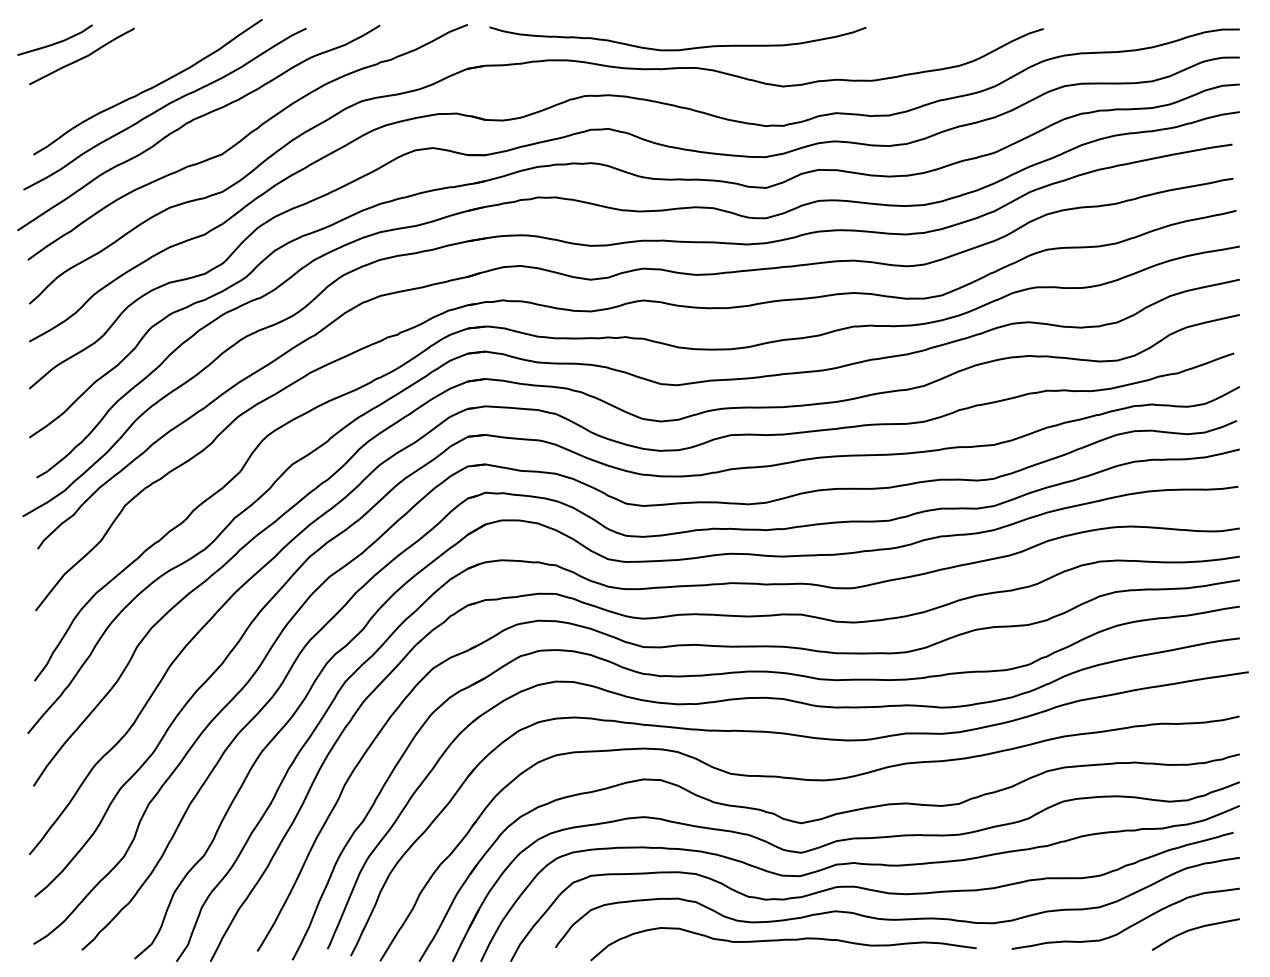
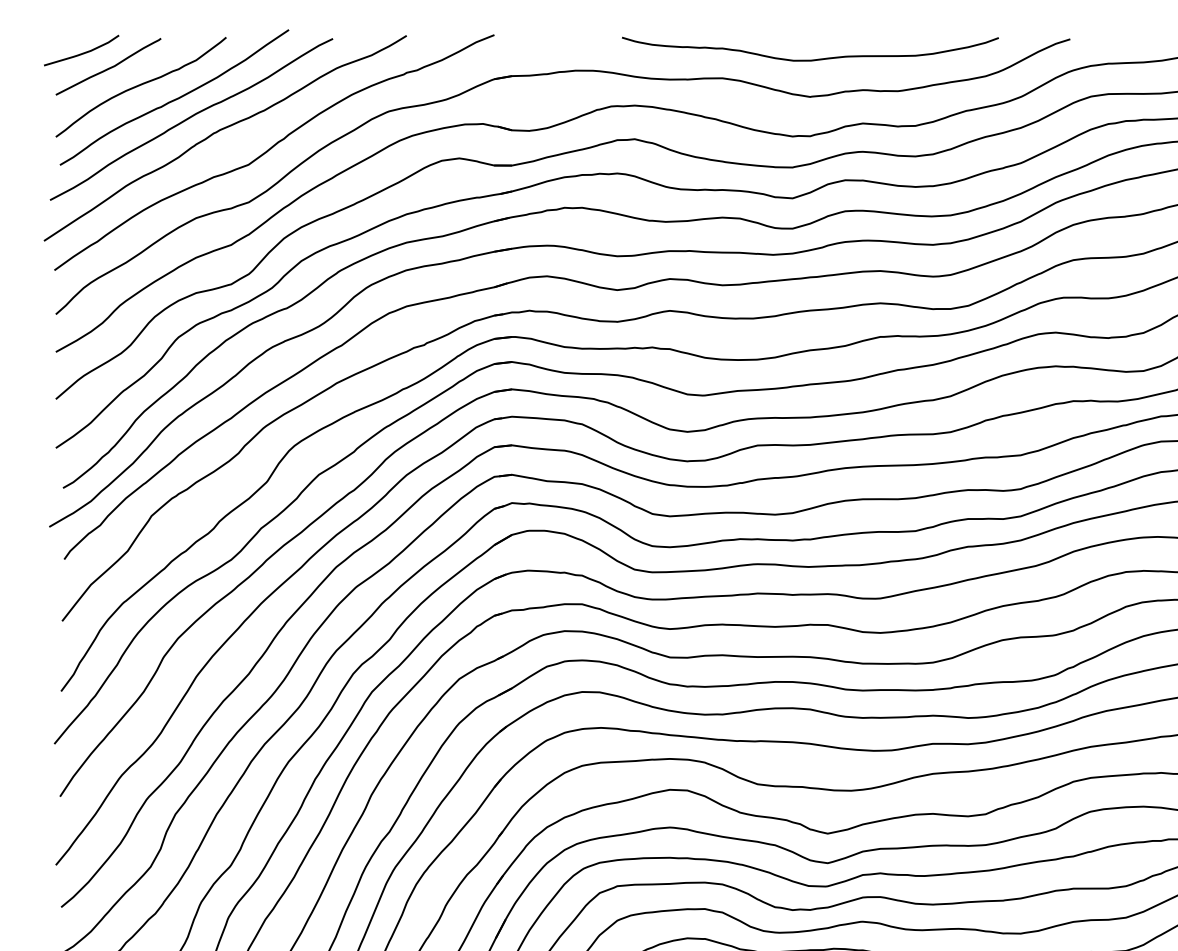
curve: (677, 49) -> (810, 59), moved
curve: (114, 75) -> (141, 85), added

